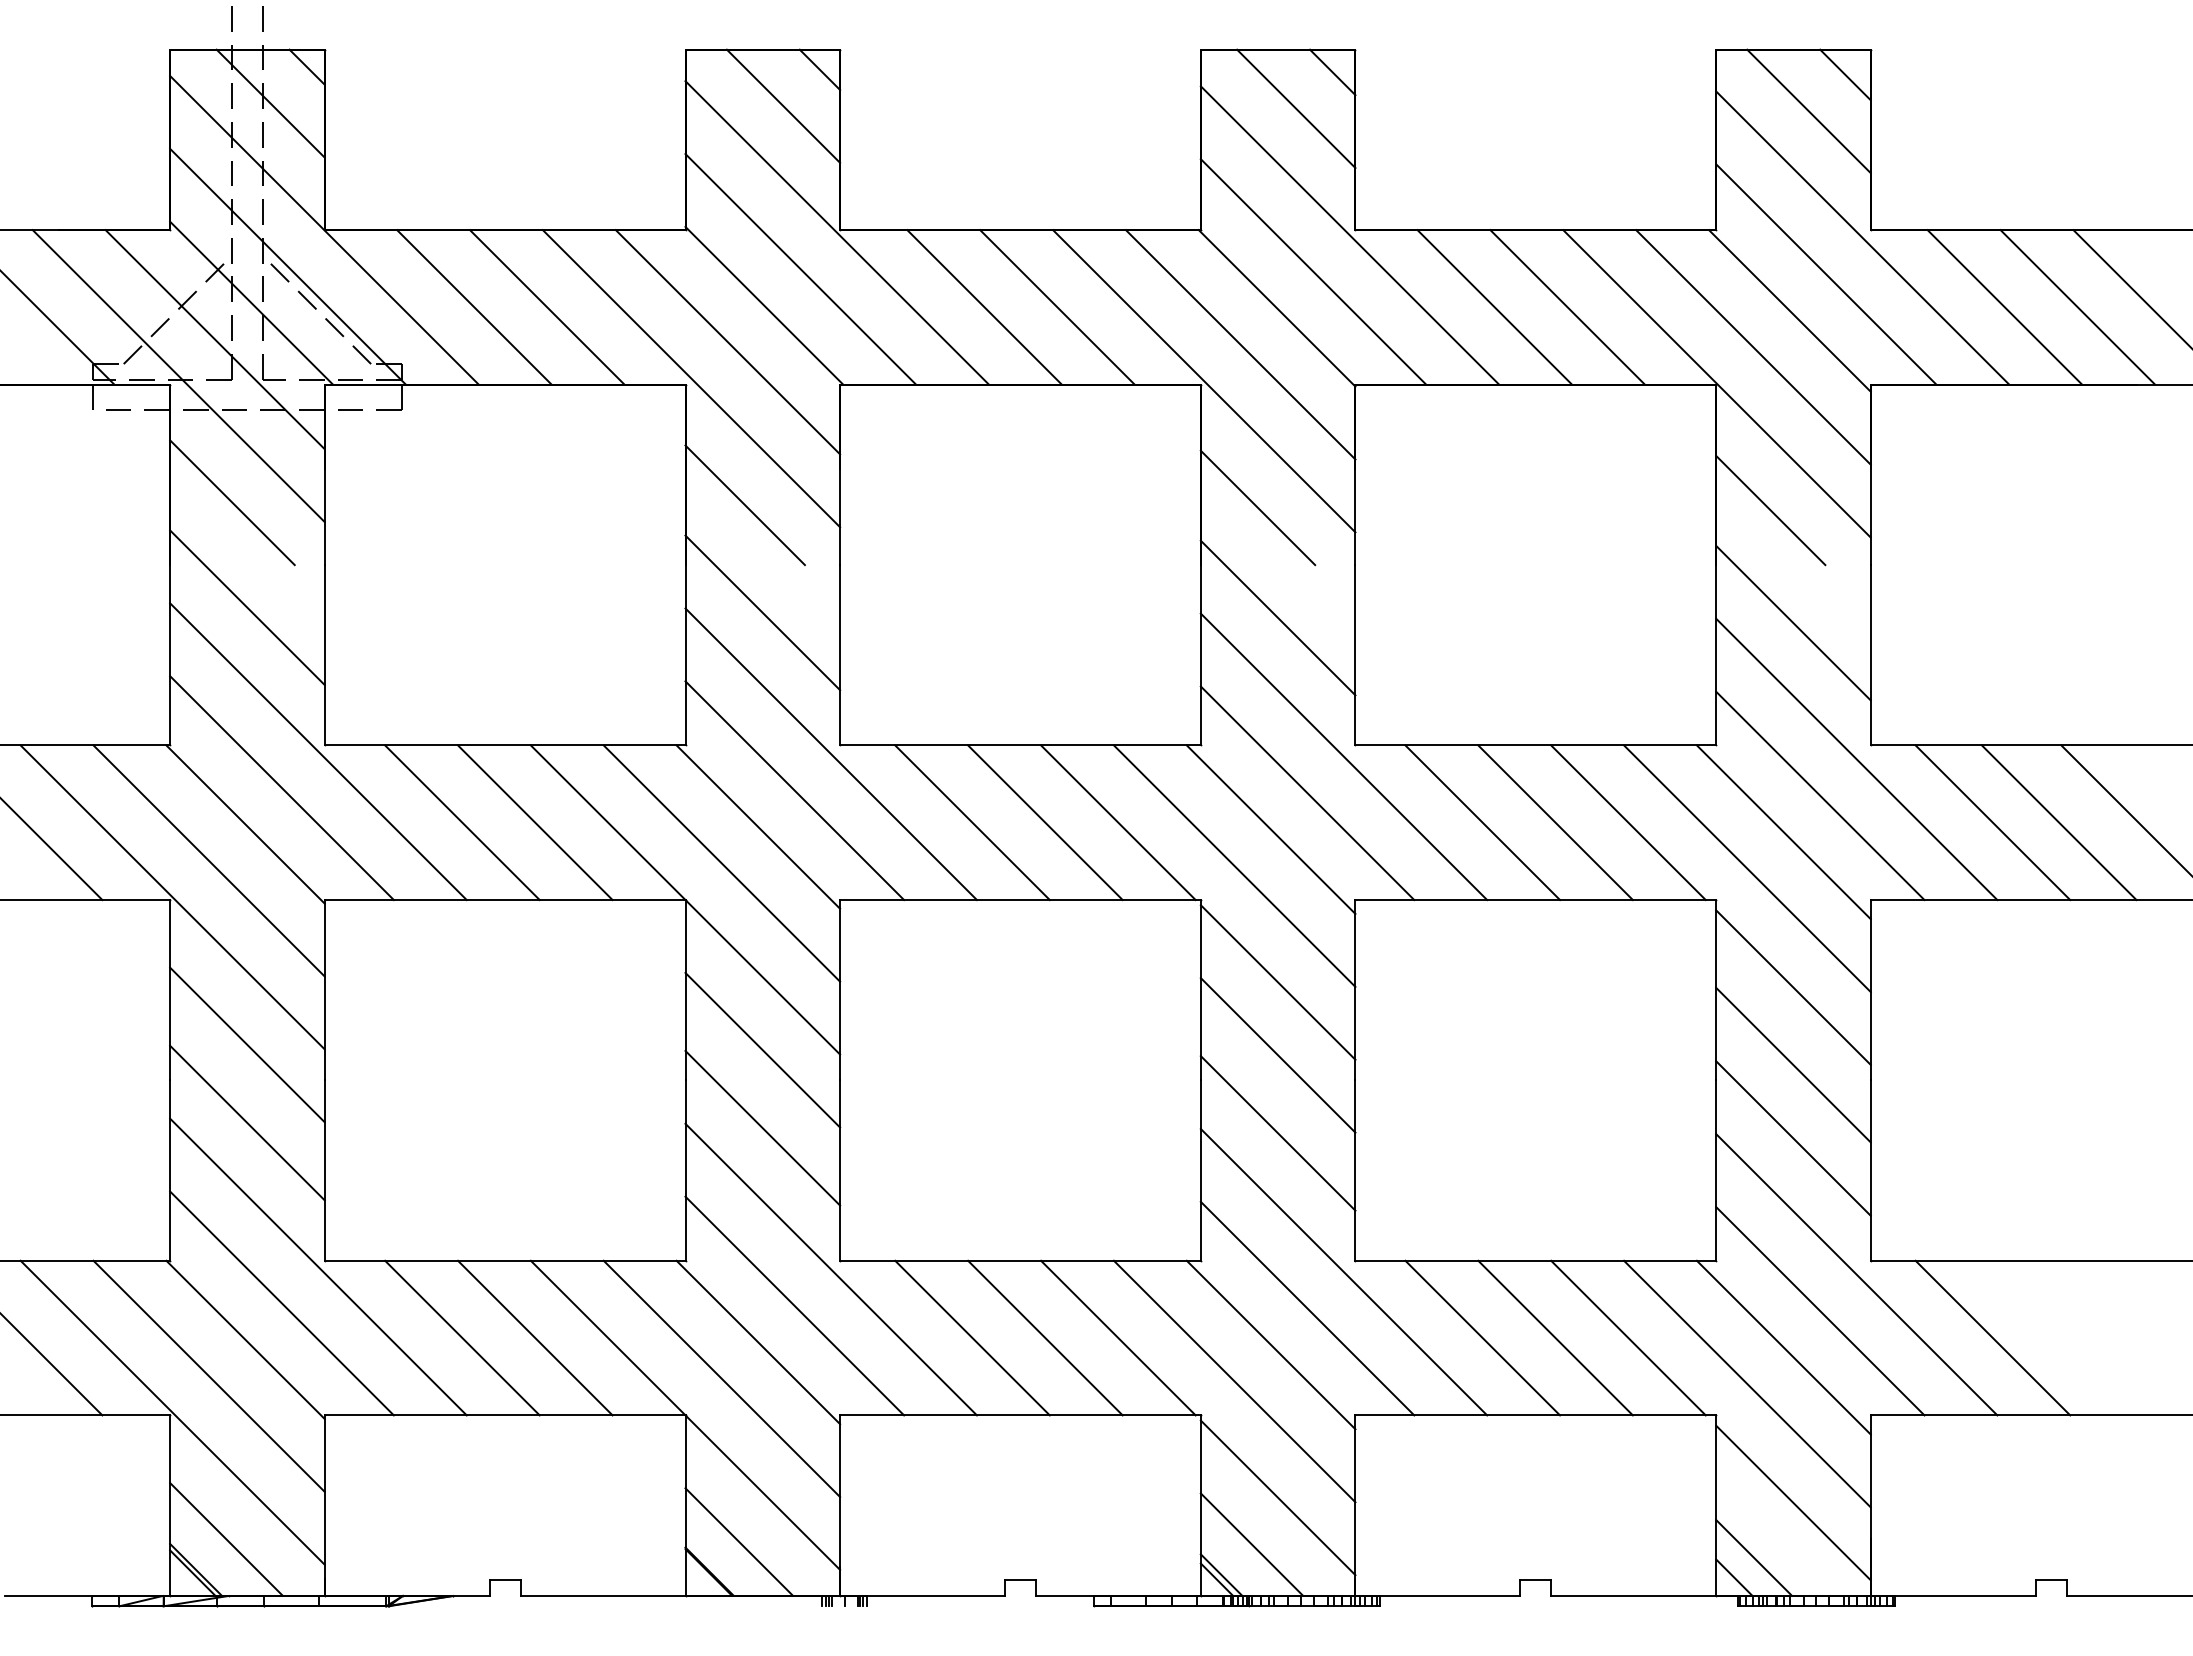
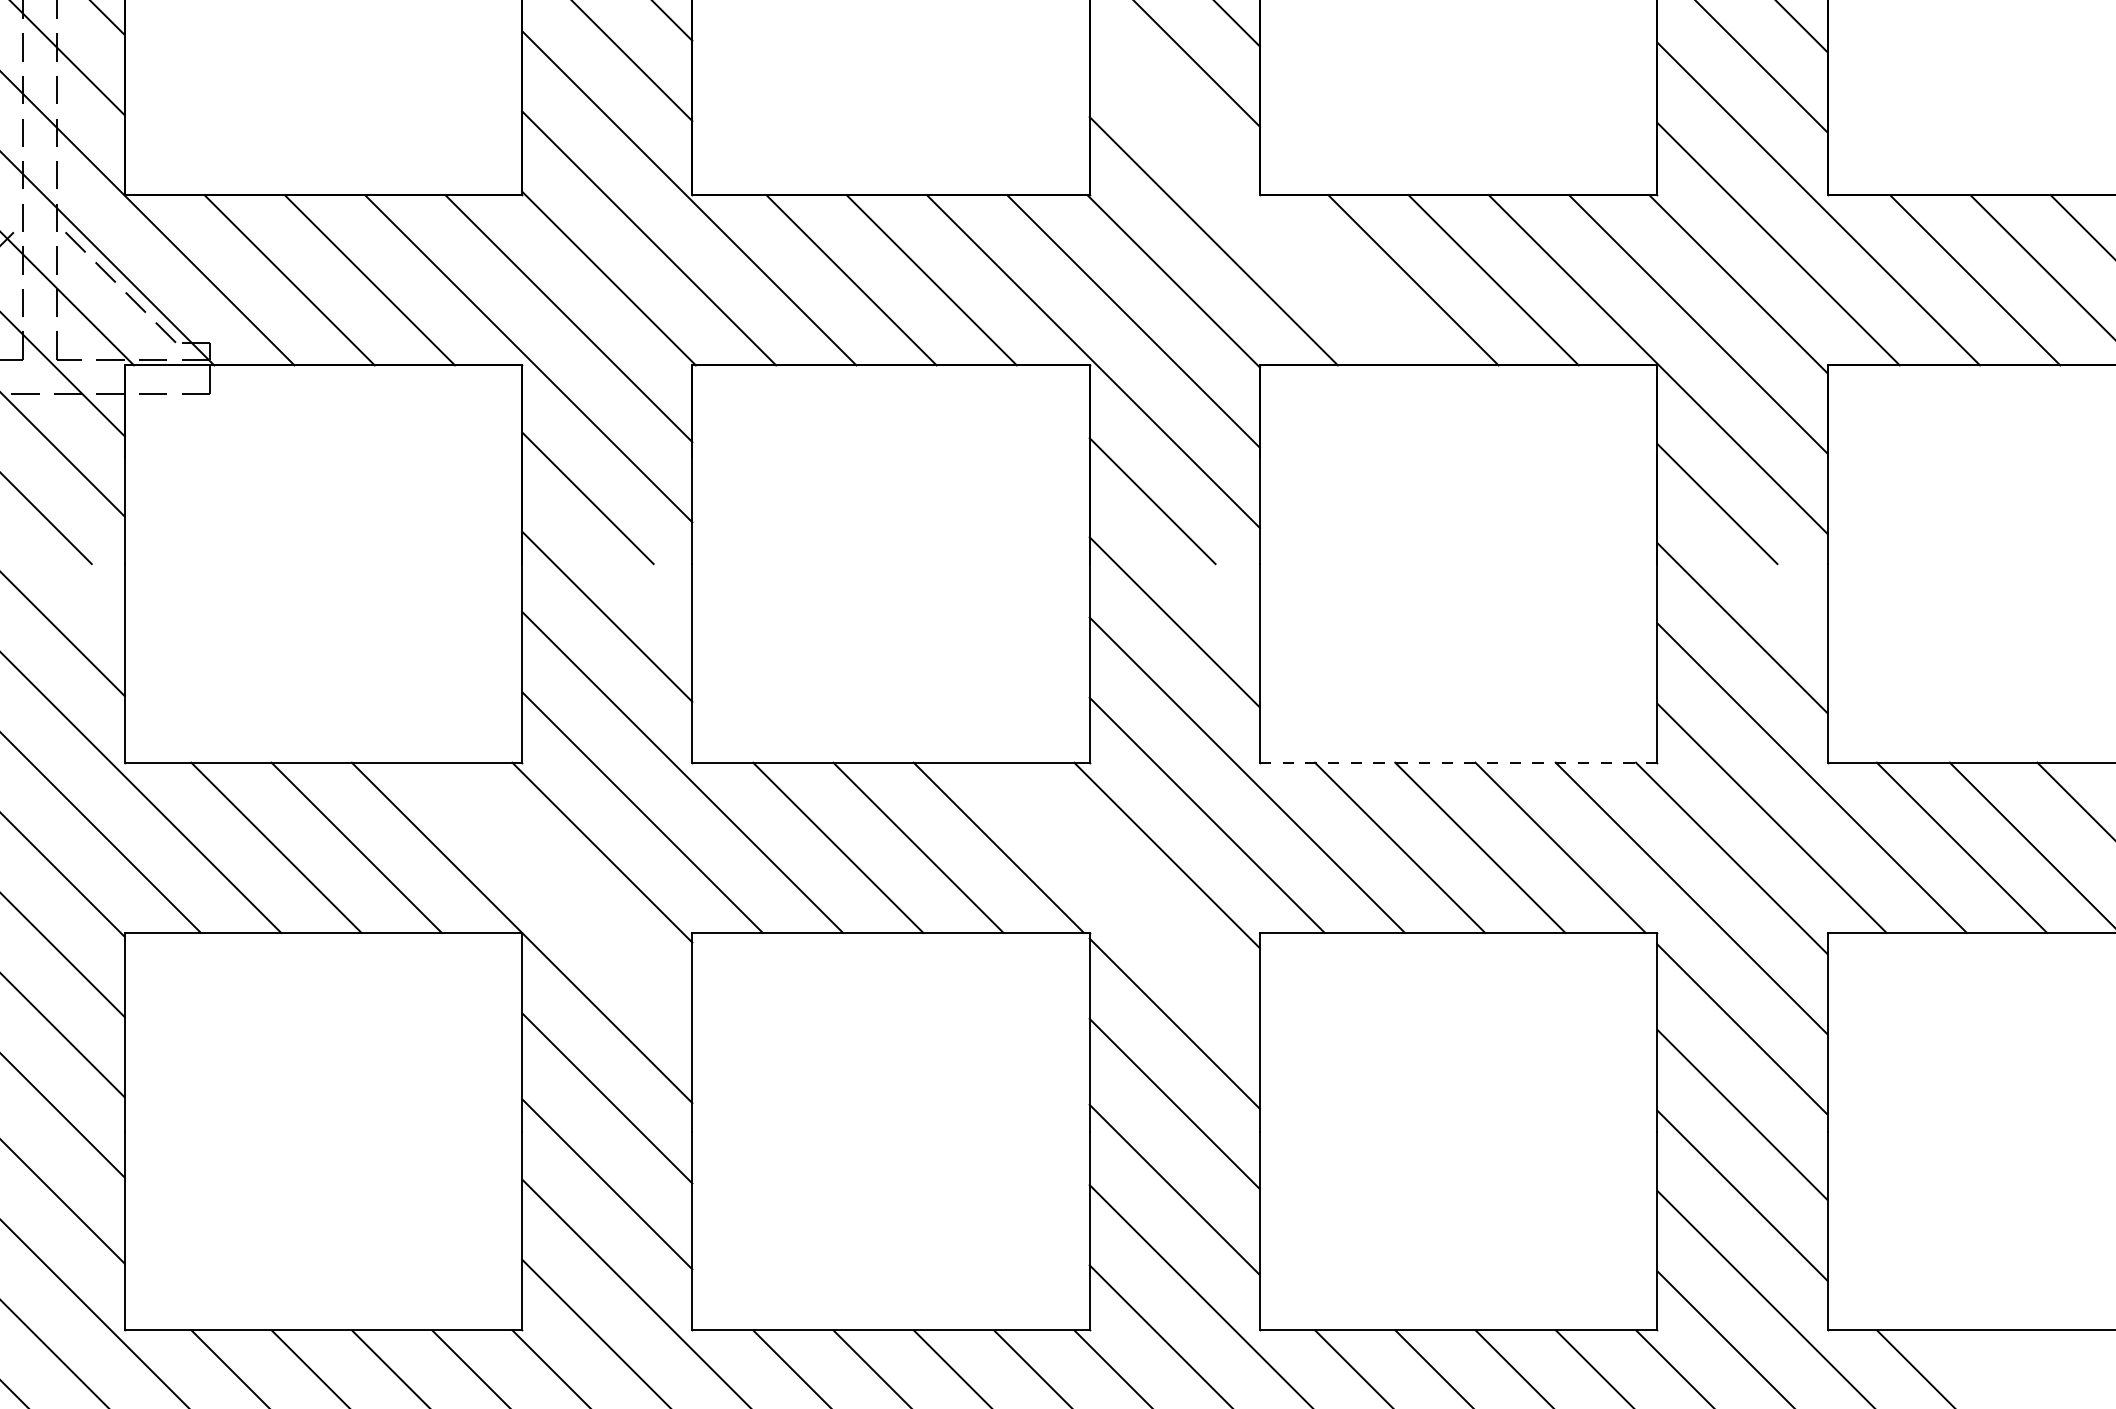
line: (1349, 235) -> (1253, 201), removed
line: (1535, 745) -> (1458, 762), solid -> dashed
line: (721, 863) -> (561, 892), removed
line: (1234, 865) -> (1126, 894), removed

